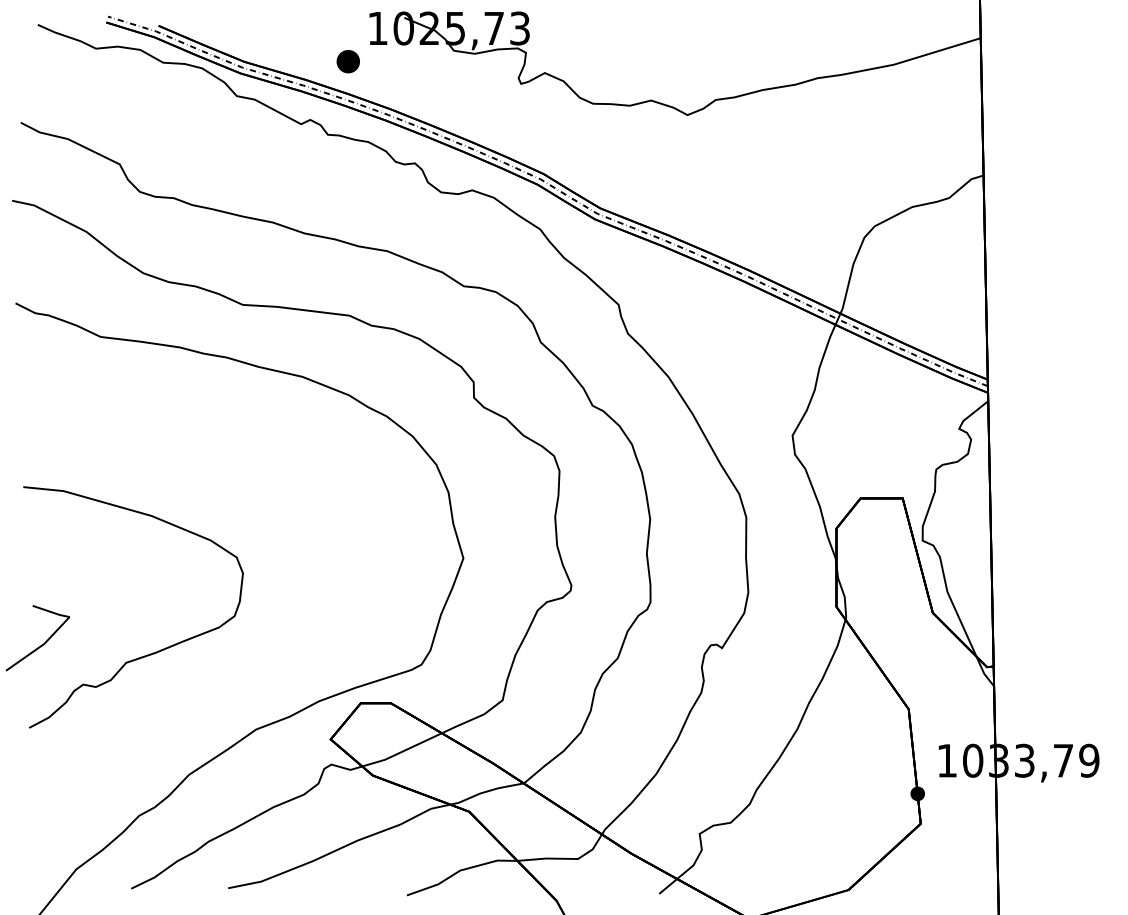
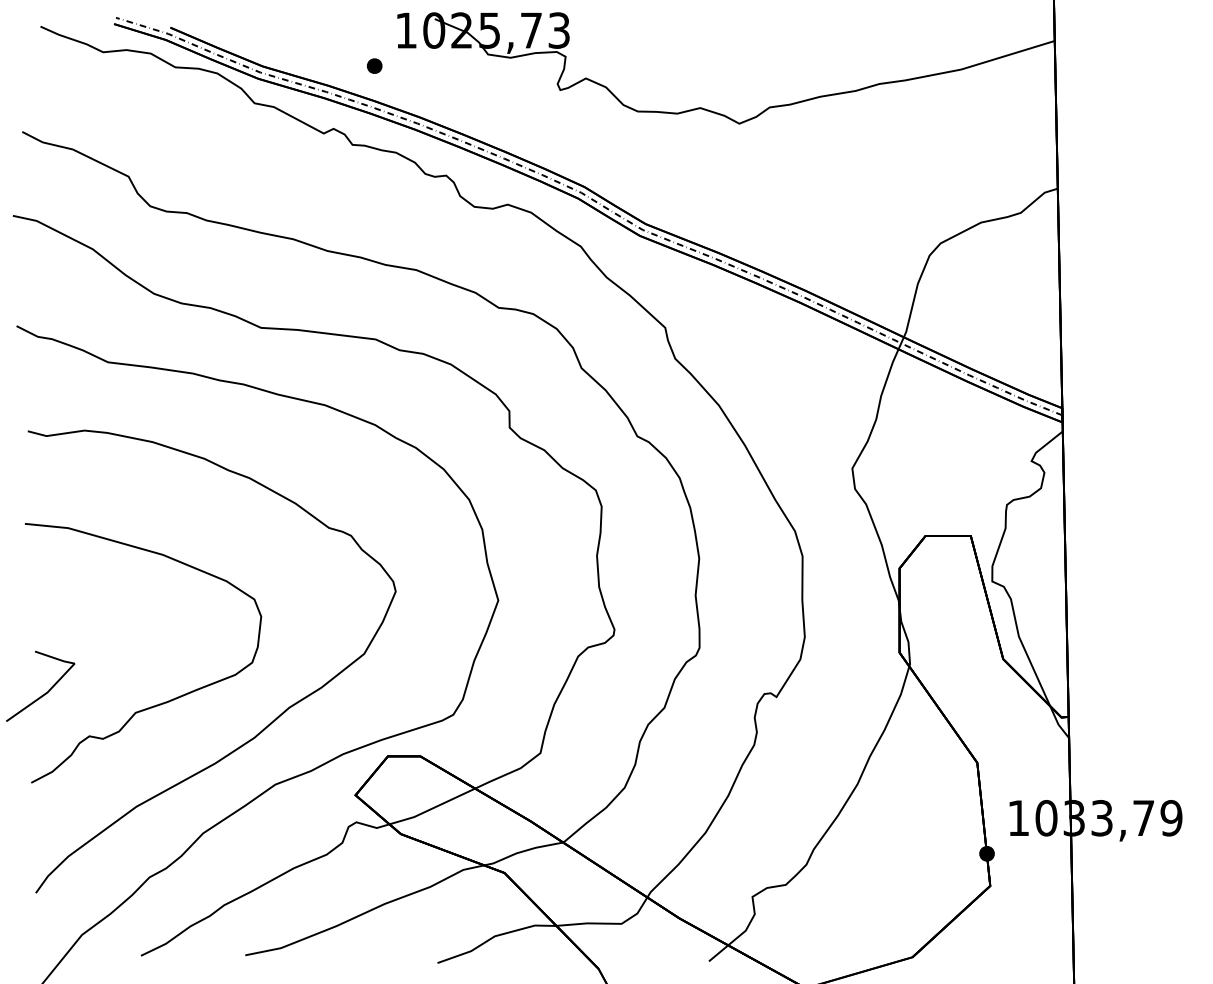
part: (348, 60) -> (374, 65), size x0.62
curve: (246, 676) -> (264, 727), added

